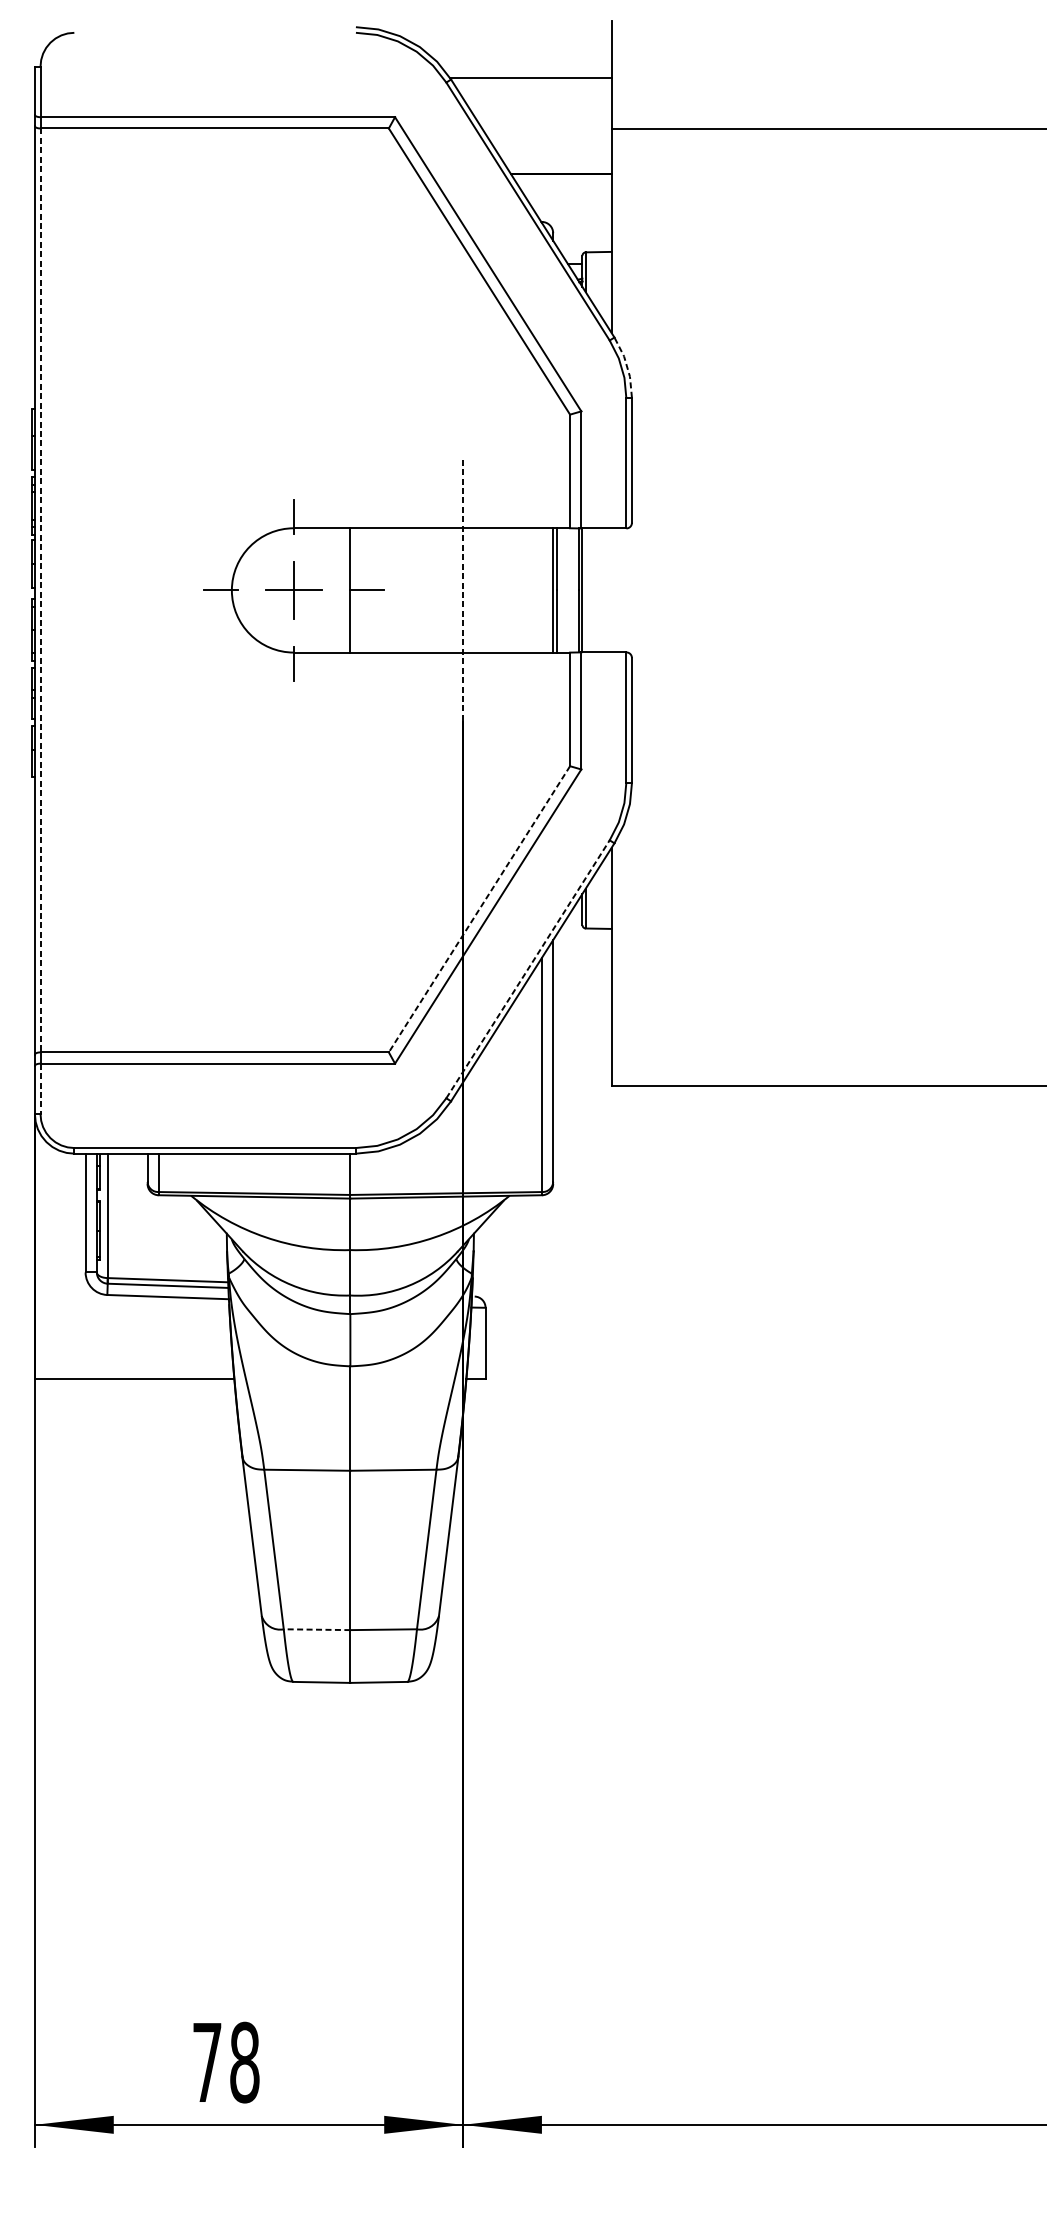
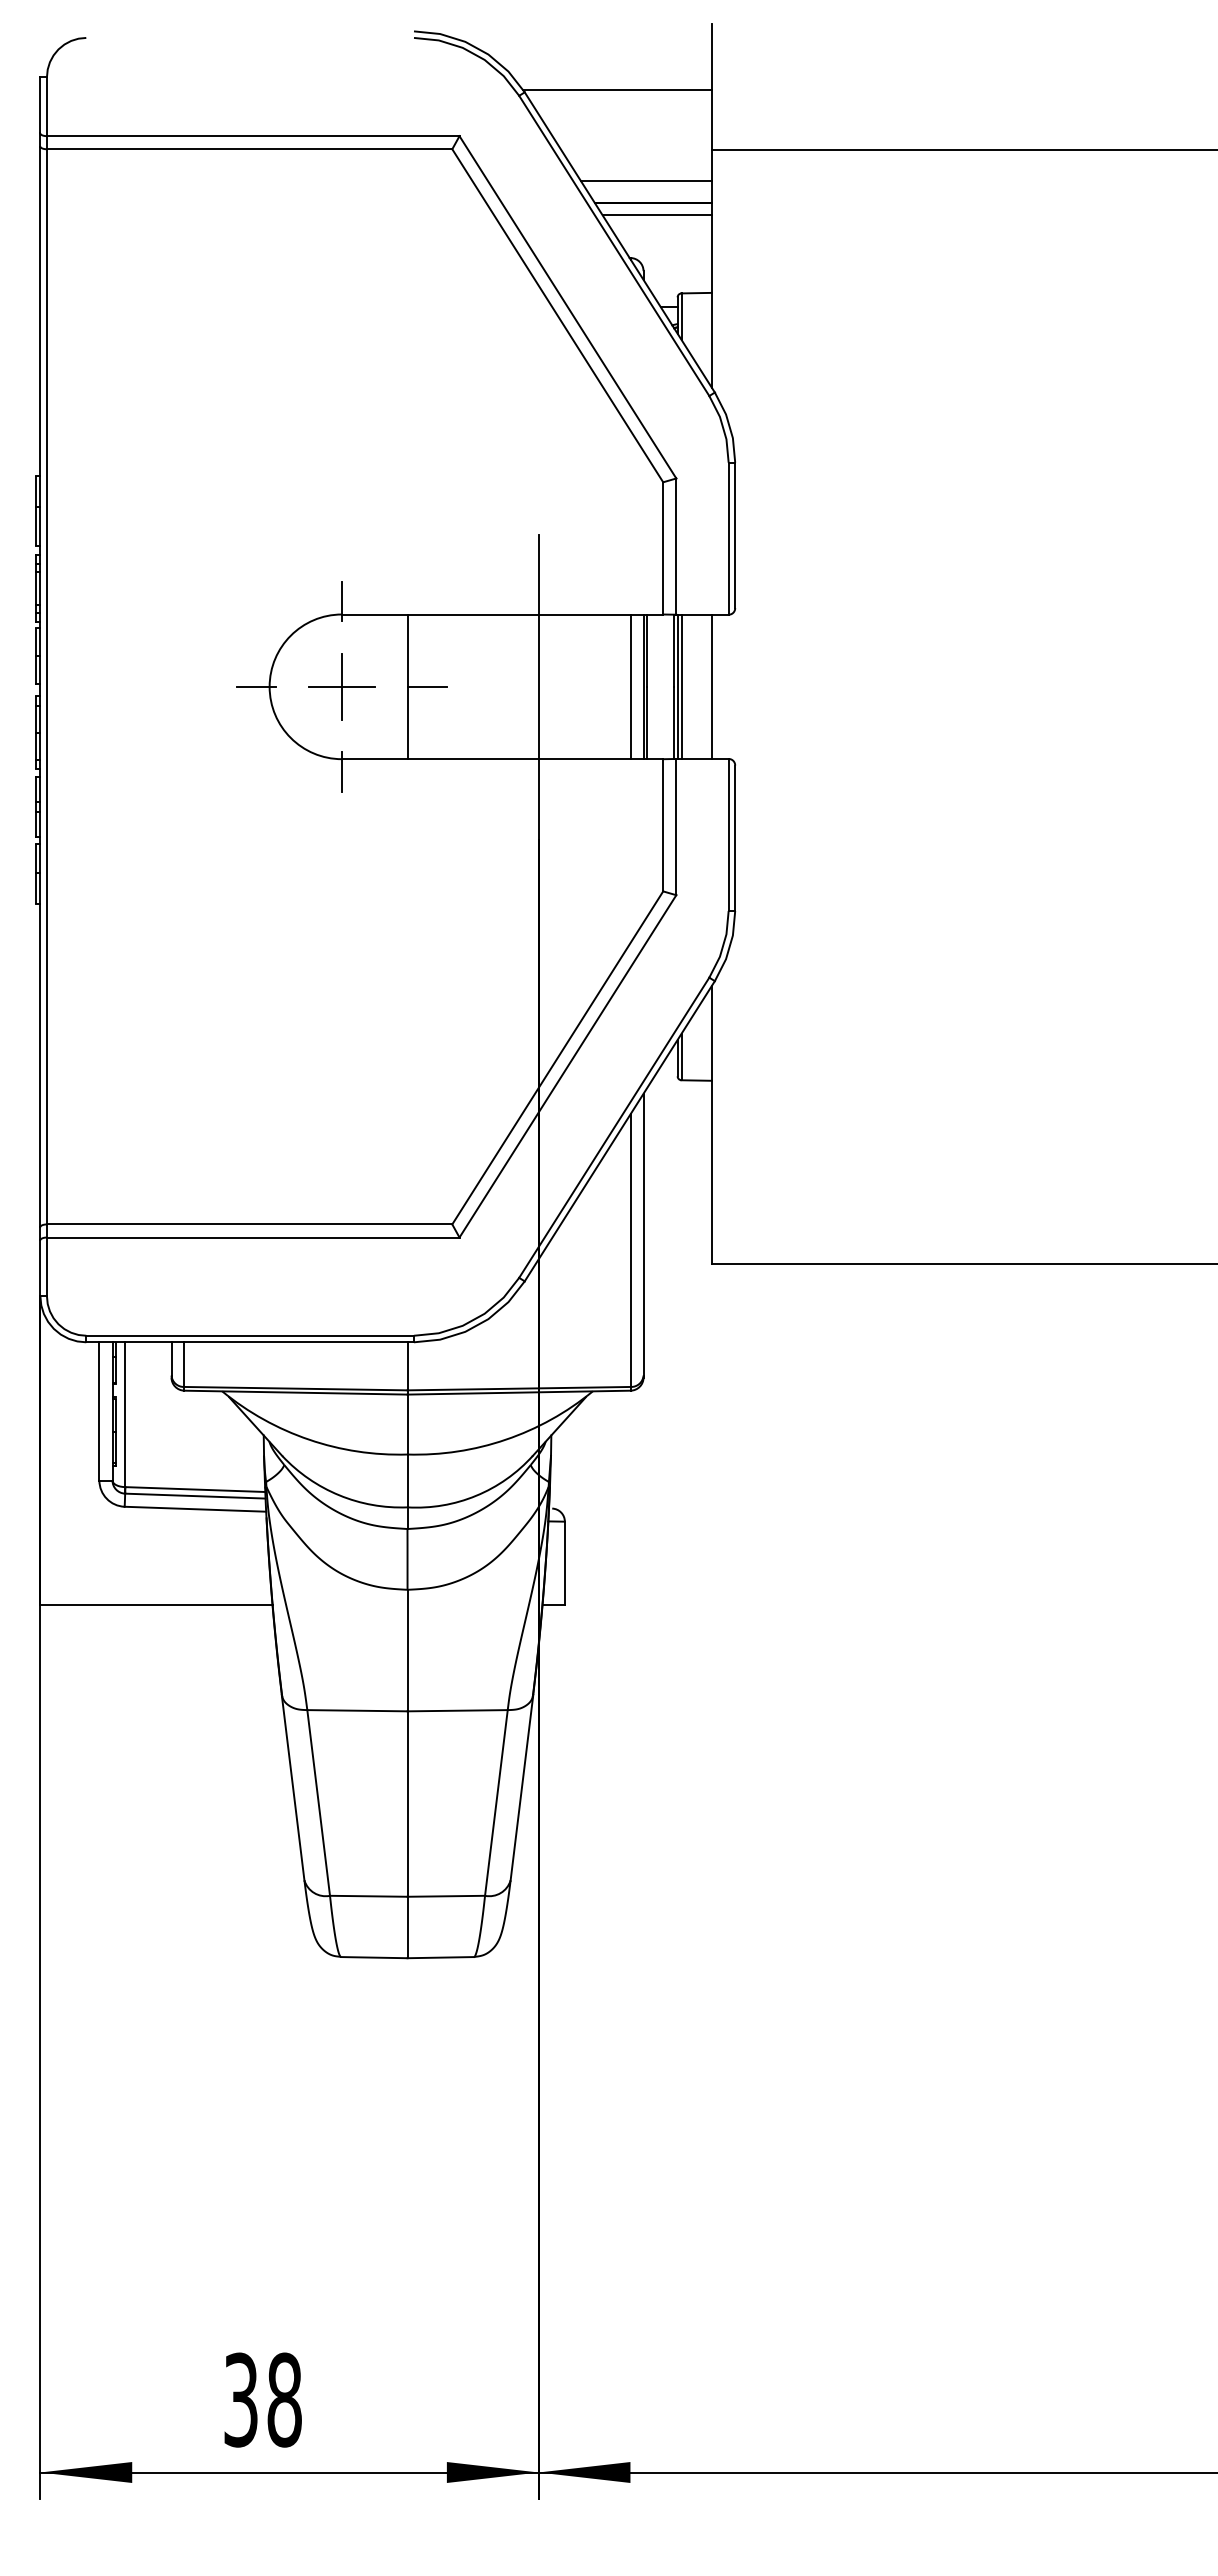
line: (554, 156) -> (645, 181), added
line: (564, 185) -> (656, 215), added
line: (627, 365) -> (729, 425), dashed -> solid
line: (40, 590) -> (46, 686), dashed -> solid
line: (462, 590) -> (538, 687), dashed -> solid
line: (541, 590) -> (630, 686), added
line: (585, 590) -> (681, 686), added
line: (611, 590) -> (711, 686), added
line: (479, 909) -> (557, 1058), dashed -> solid
line: (528, 969) -> (614, 1127), dashed -> solid
line: (40, 1089) -> (46, 1267), dashed -> solid
line: (316, 1629) -> (368, 1896), dashed -> solid
text: (206, 2062) -> (240, 2399), 78 -> 38

